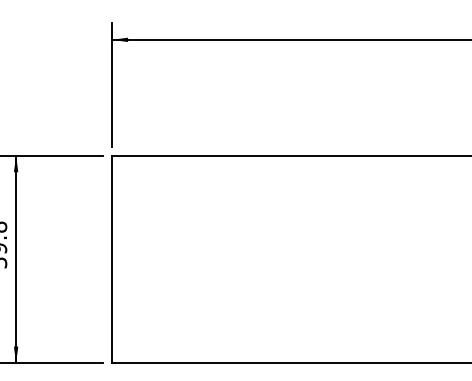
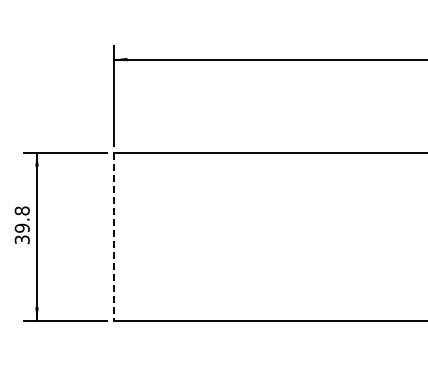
line: (112, 258) -> (114, 236), solid -> dashed

